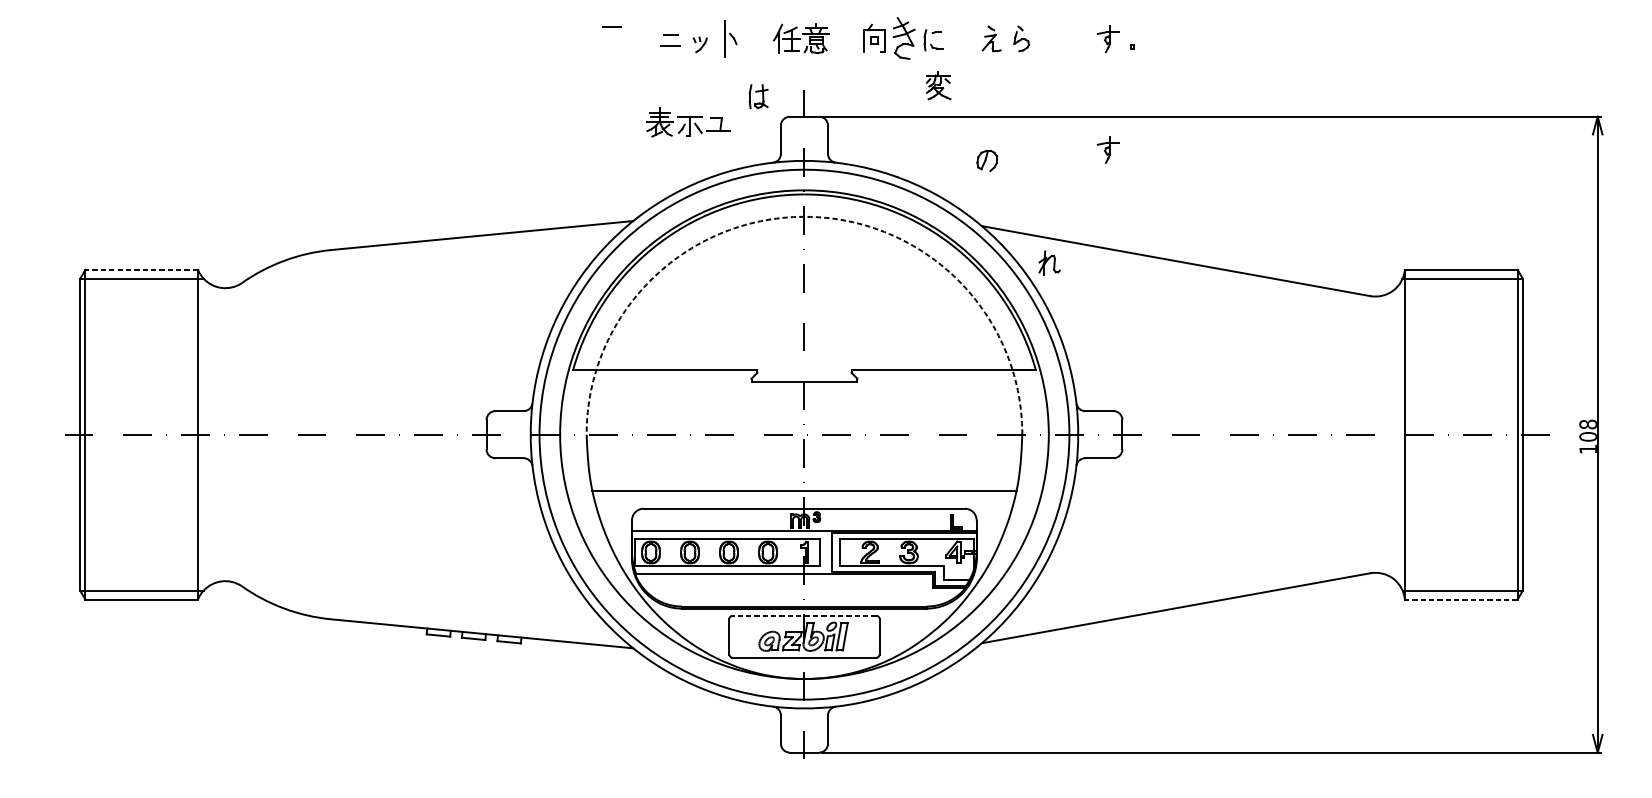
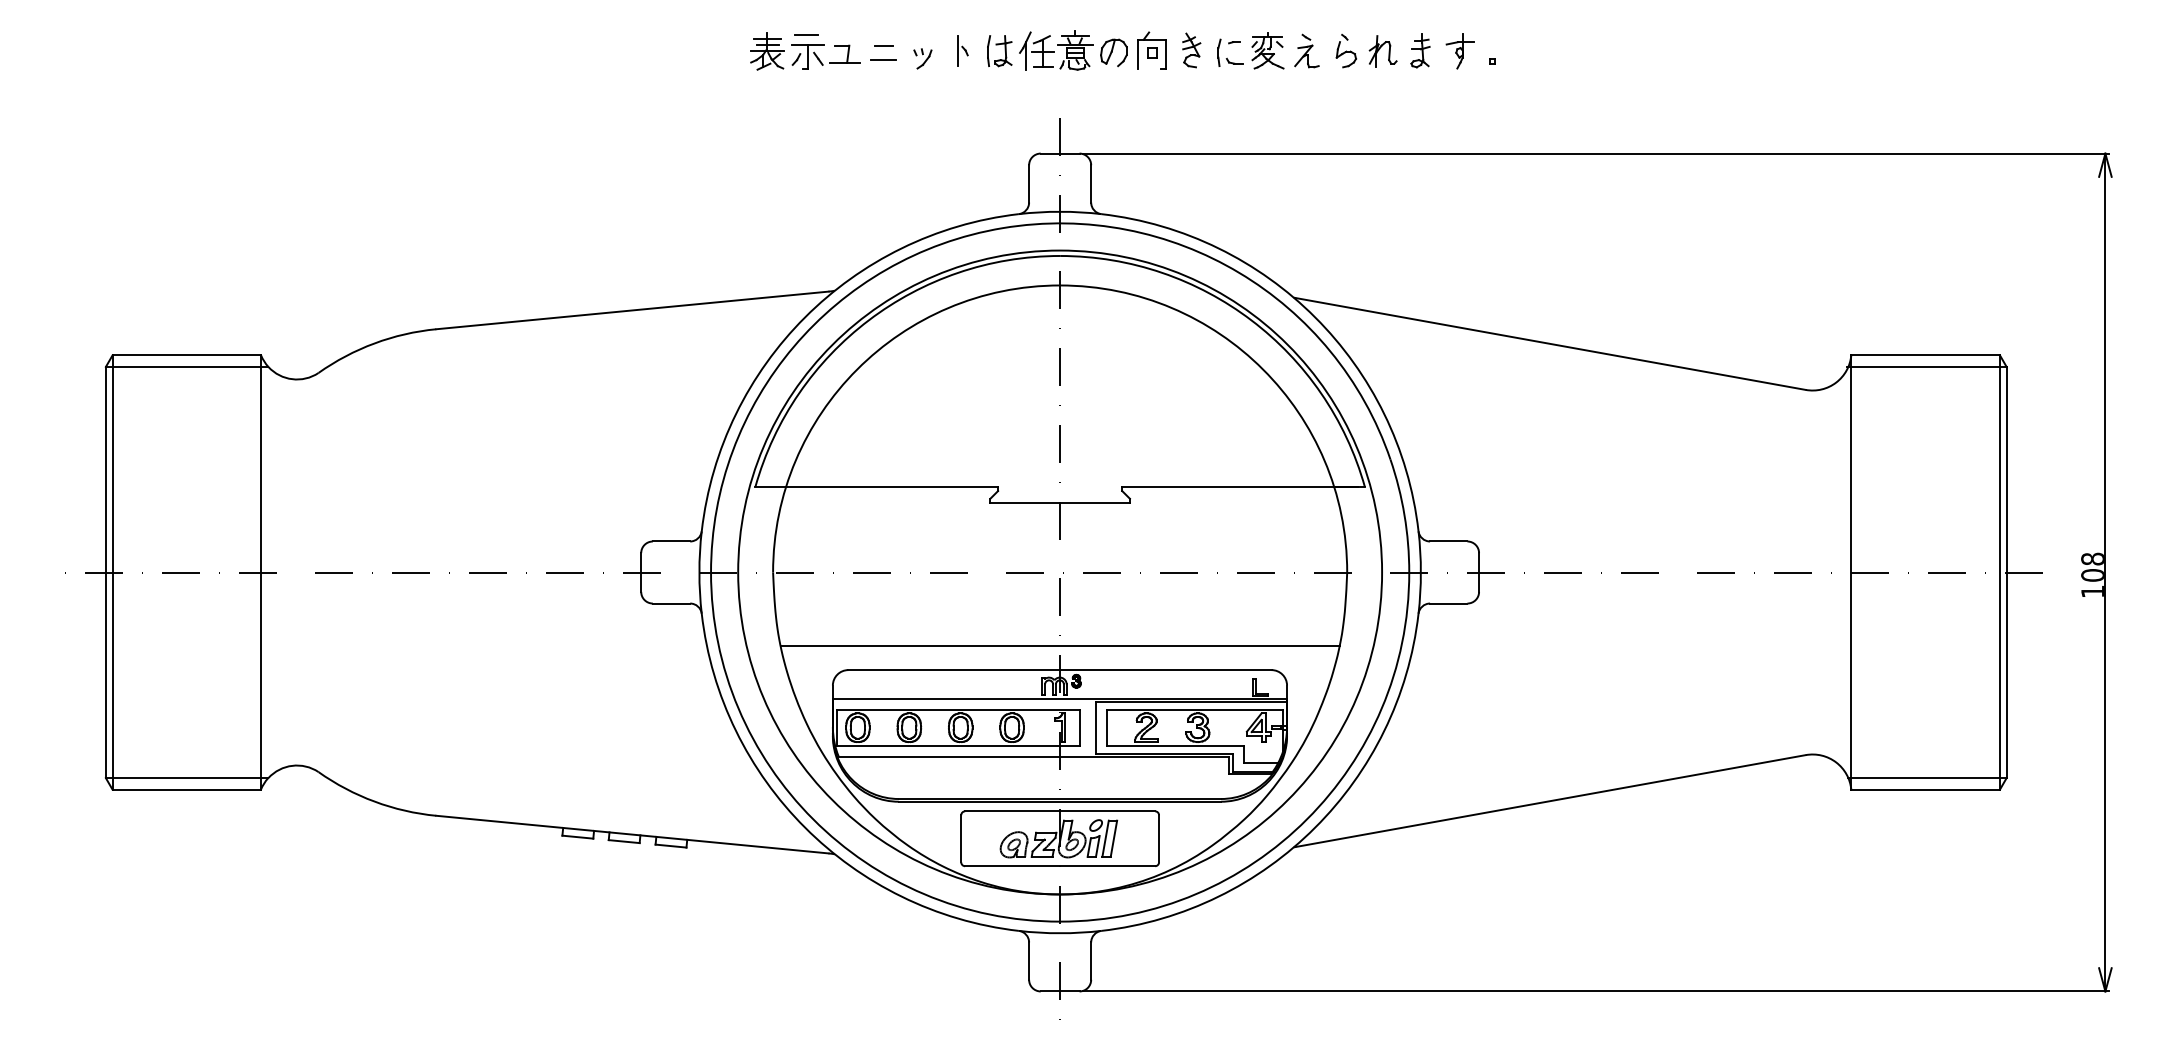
part: (730, 38) -> (962, 50), size x0.62
part: (904, 38) -> (1191, 50), size x0.62
part: (1077, 38) -> (1420, 50), added
part: (938, 85) -> (1267, 50), moved
part: (758, 96) -> (999, 51), moved
part: (688, 122) -> (805, 51), moved
part: (1107, 150) -> (1459, 197), removed
part: (986, 160) -> (1113, 52), moved
arc: (804, 216) -> (1060, 285), dashed -> solid
part: (1049, 263) -> (1382, 51), moved
line: (141, 269) -> (186, 355), dashed -> solid
line: (1461, 599) -> (1925, 789), dashed -> solid
line: (803, 616) -> (1059, 811), dashed -> solid

